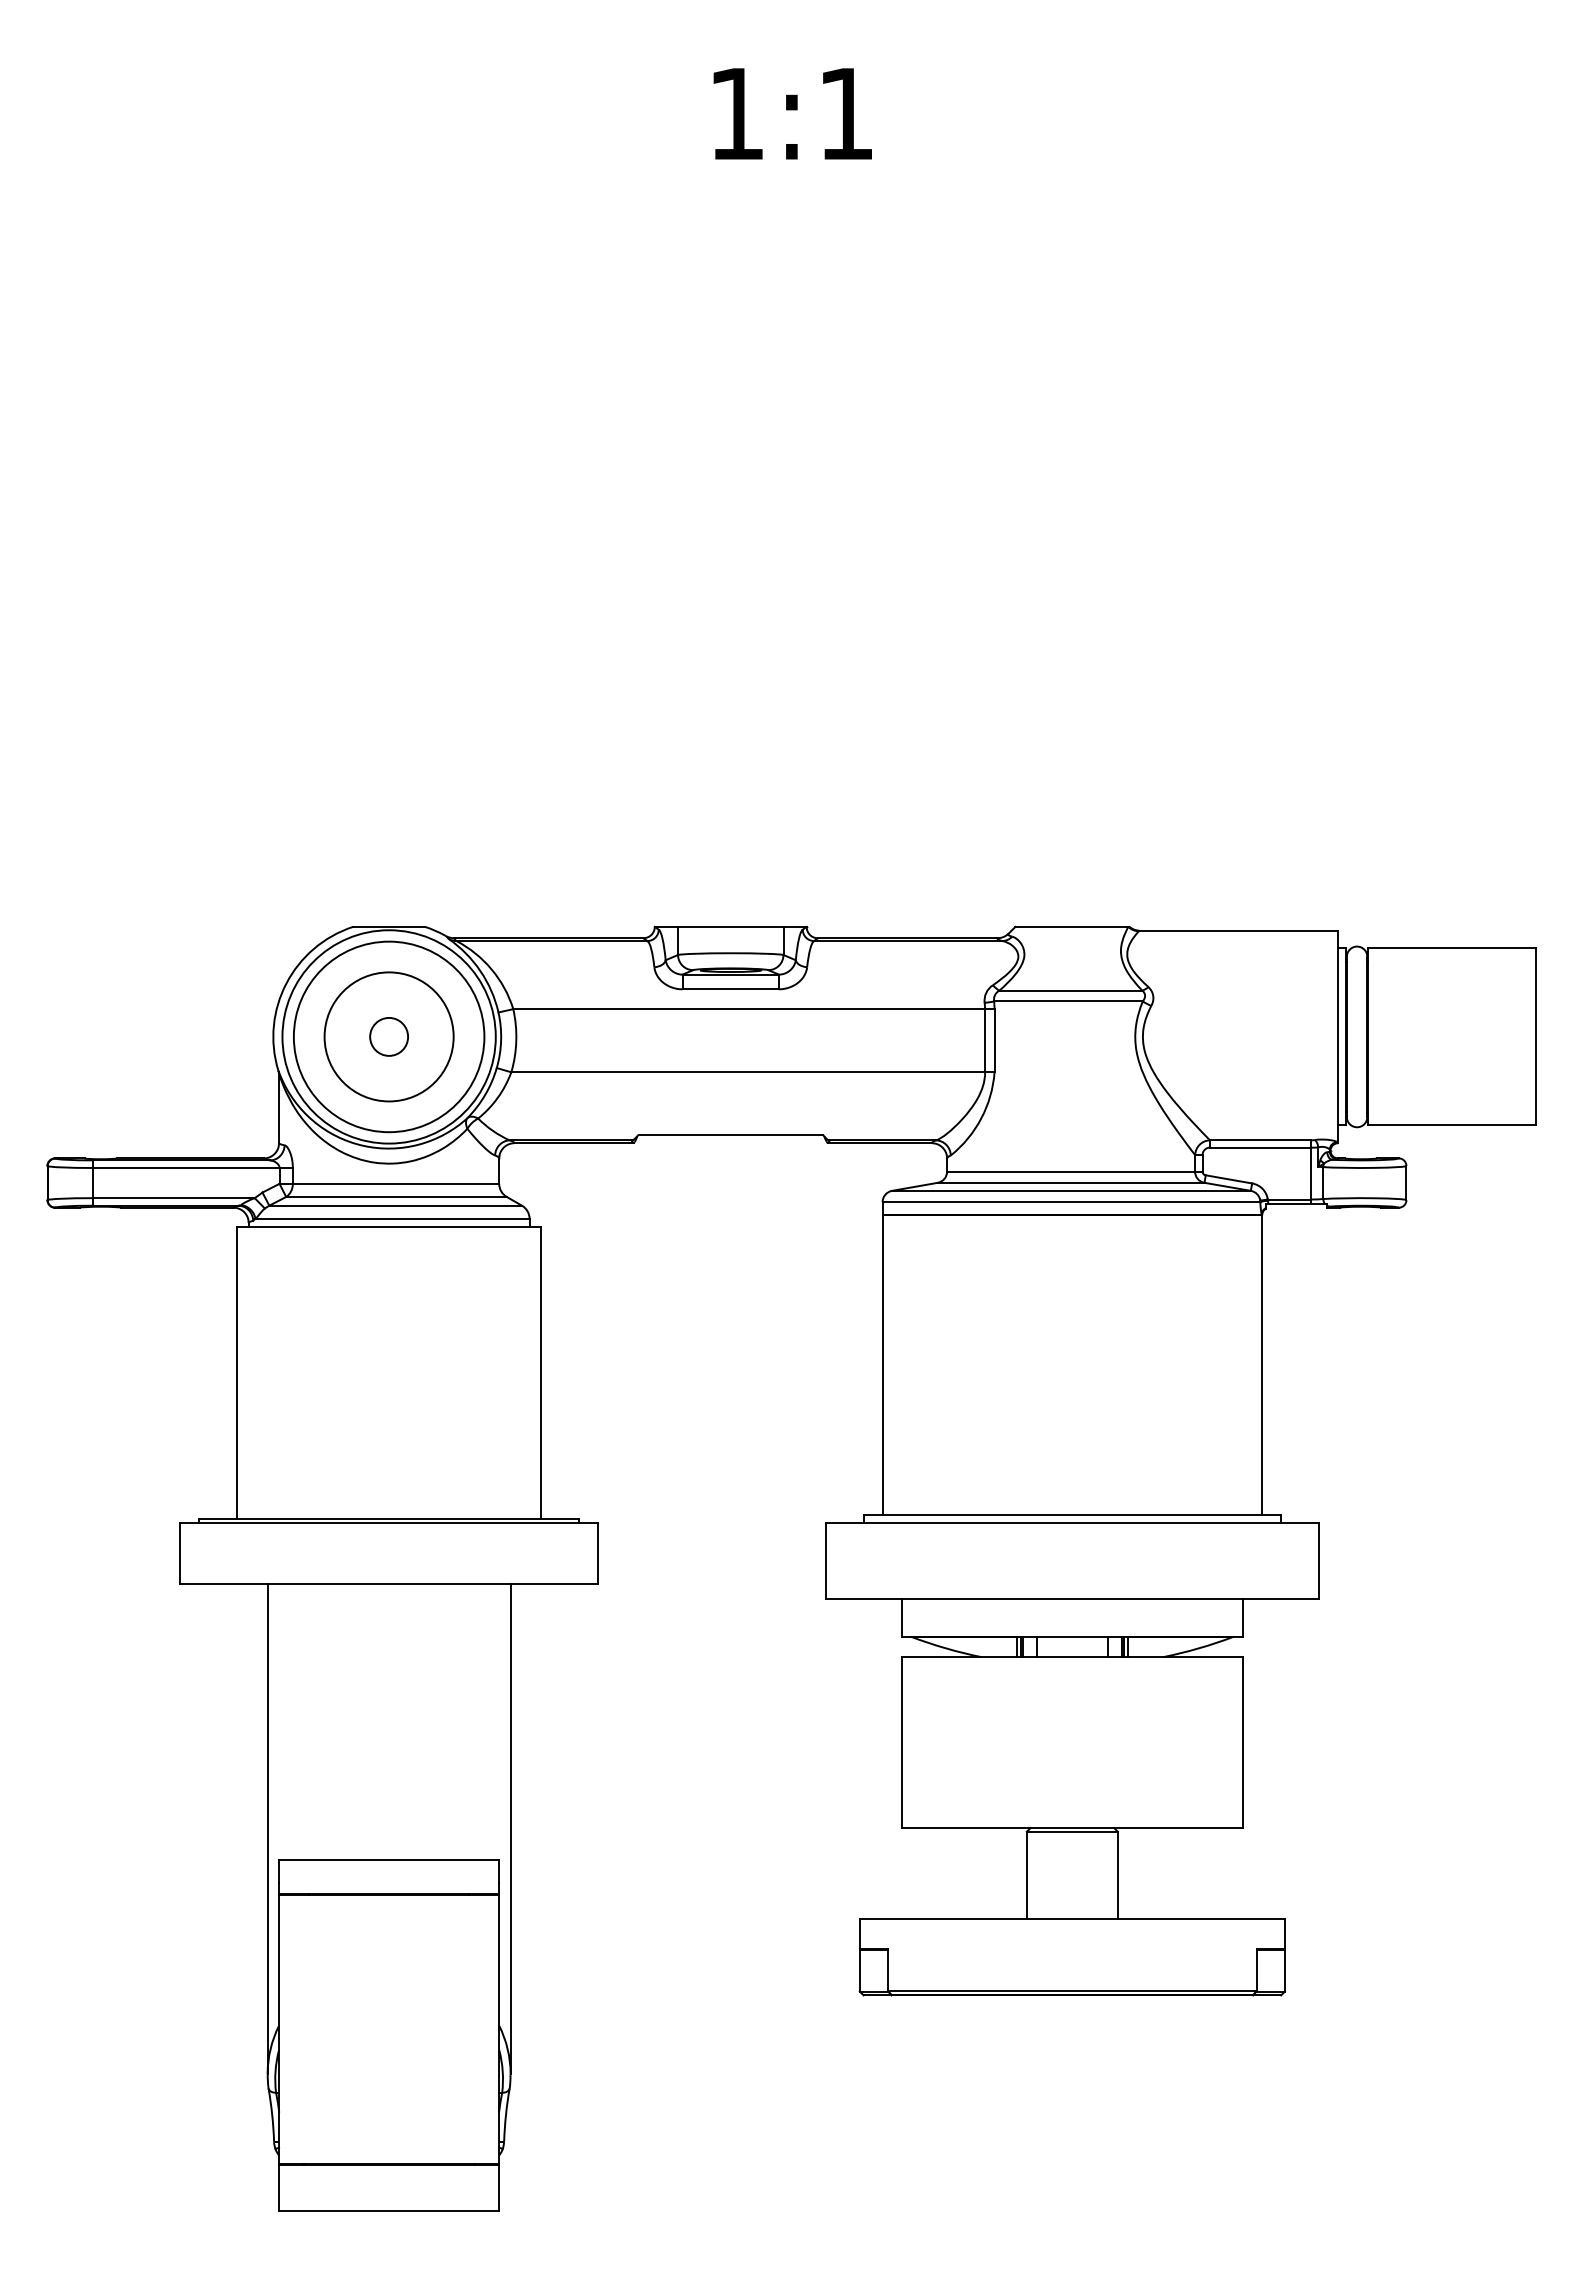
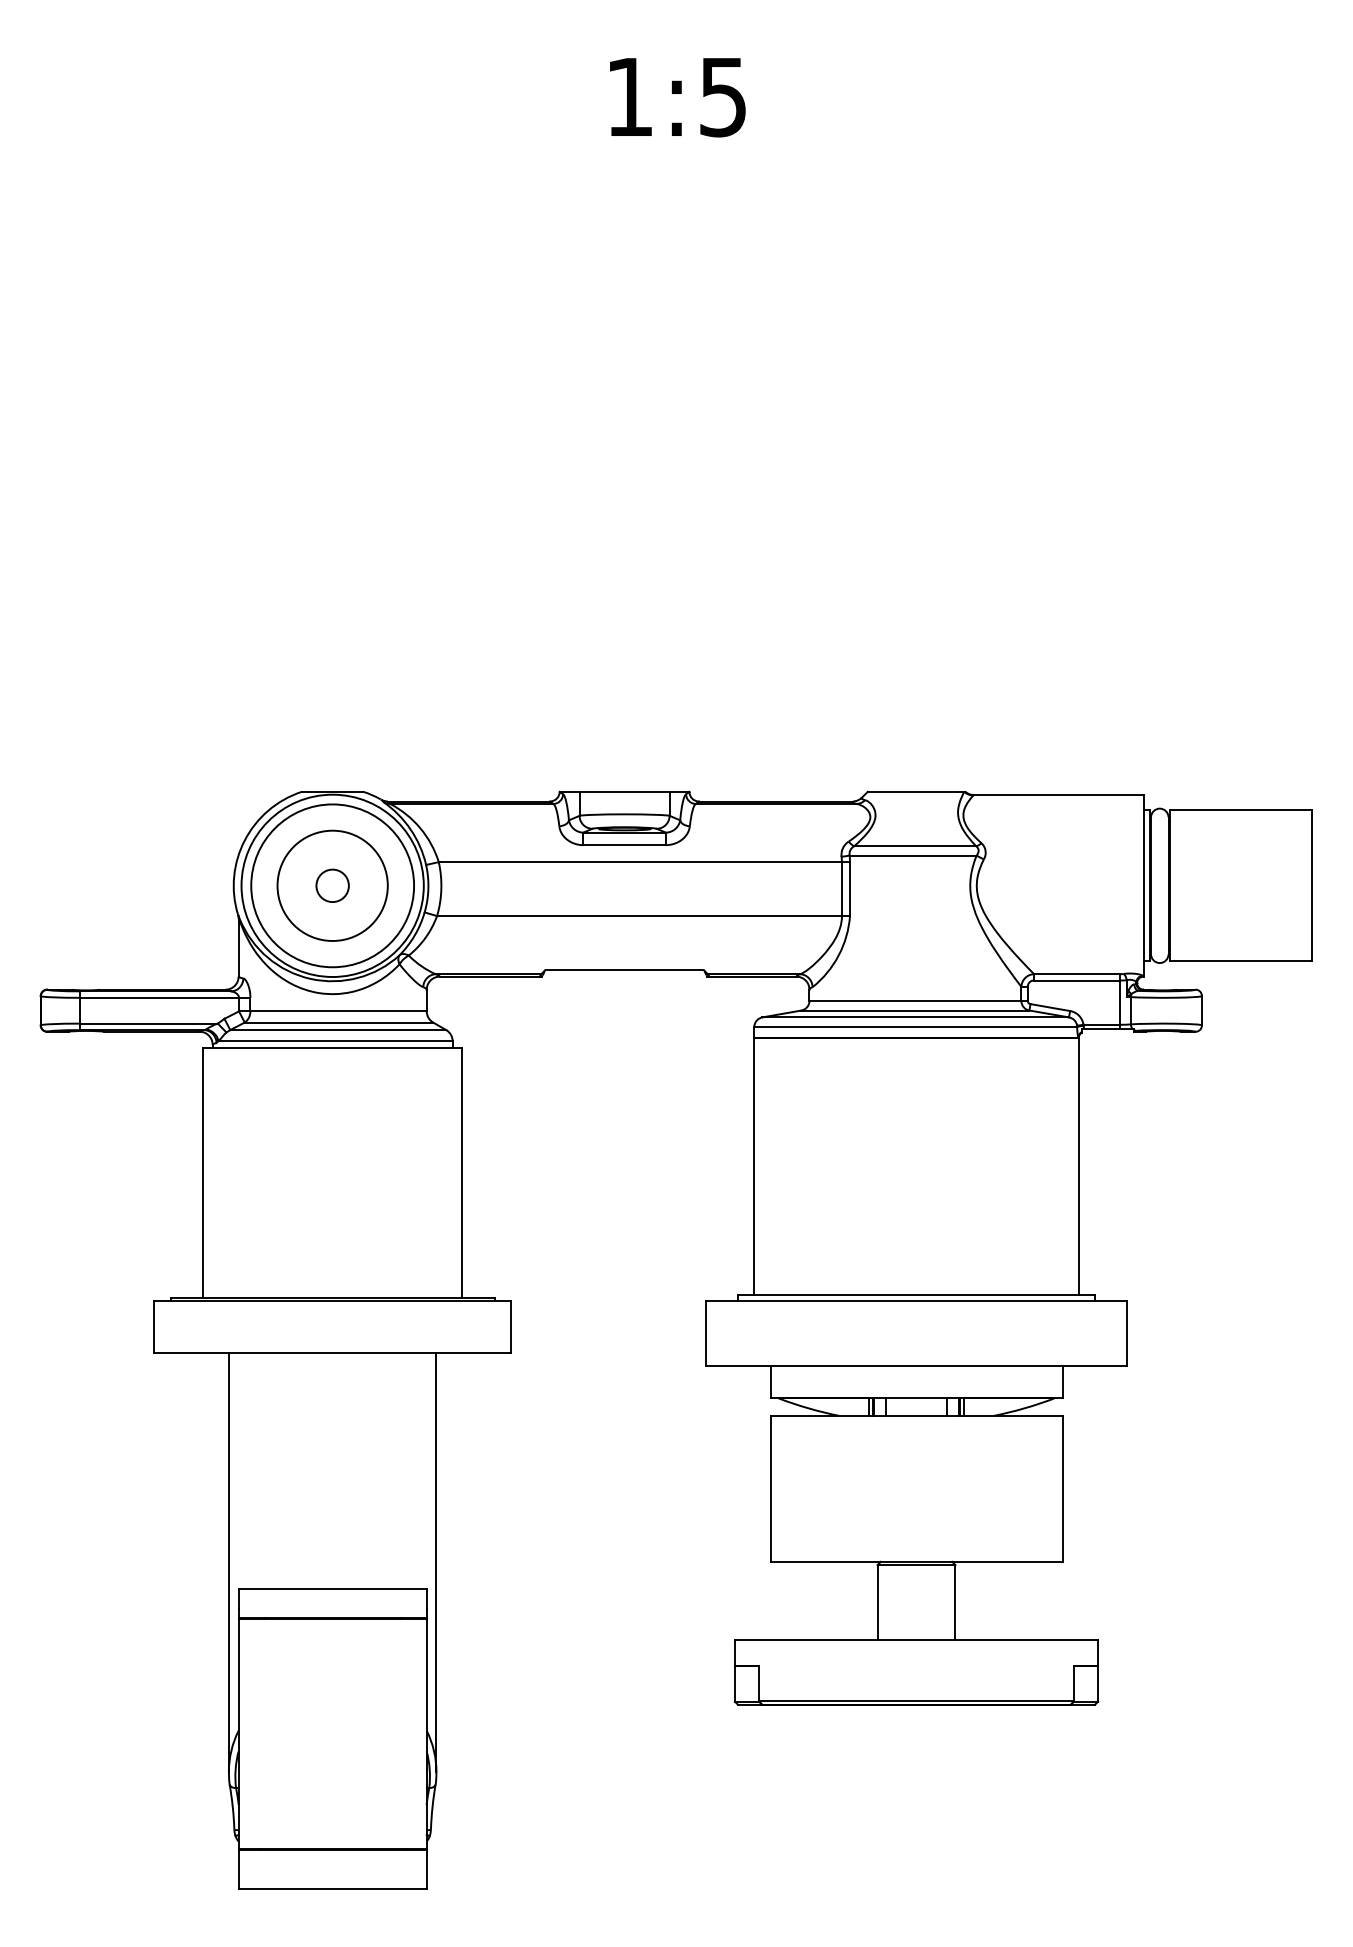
text: (845, 114) -> (722, 97), 1:1 -> 1:5

